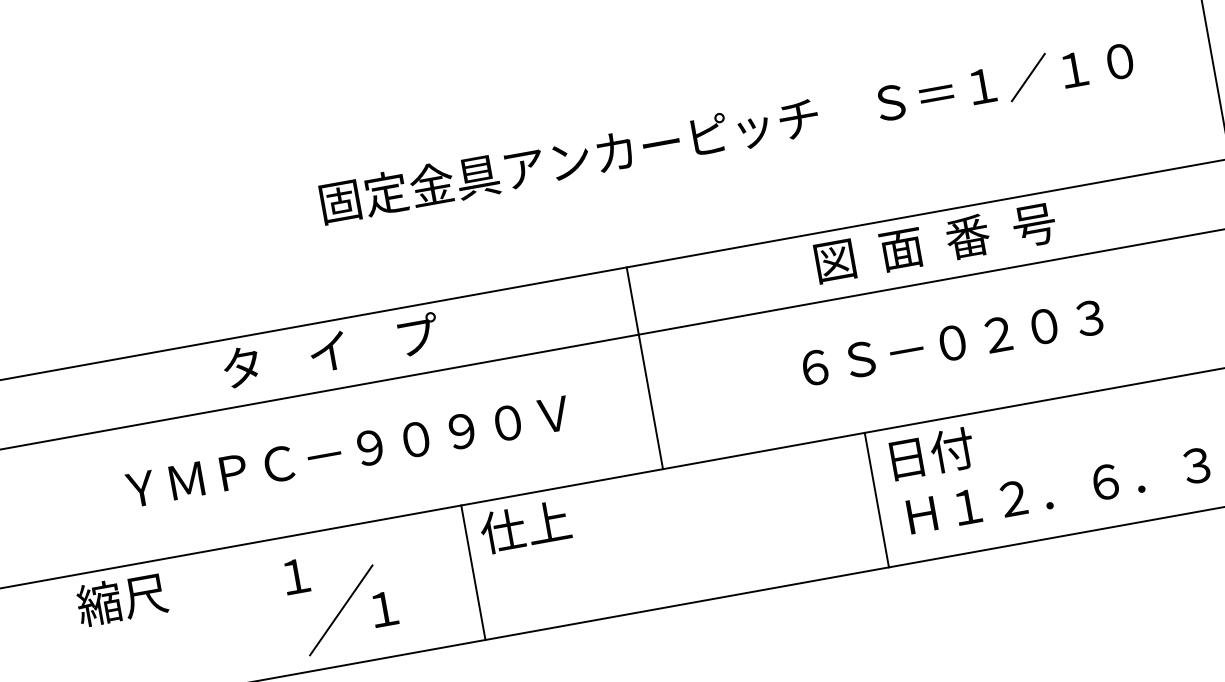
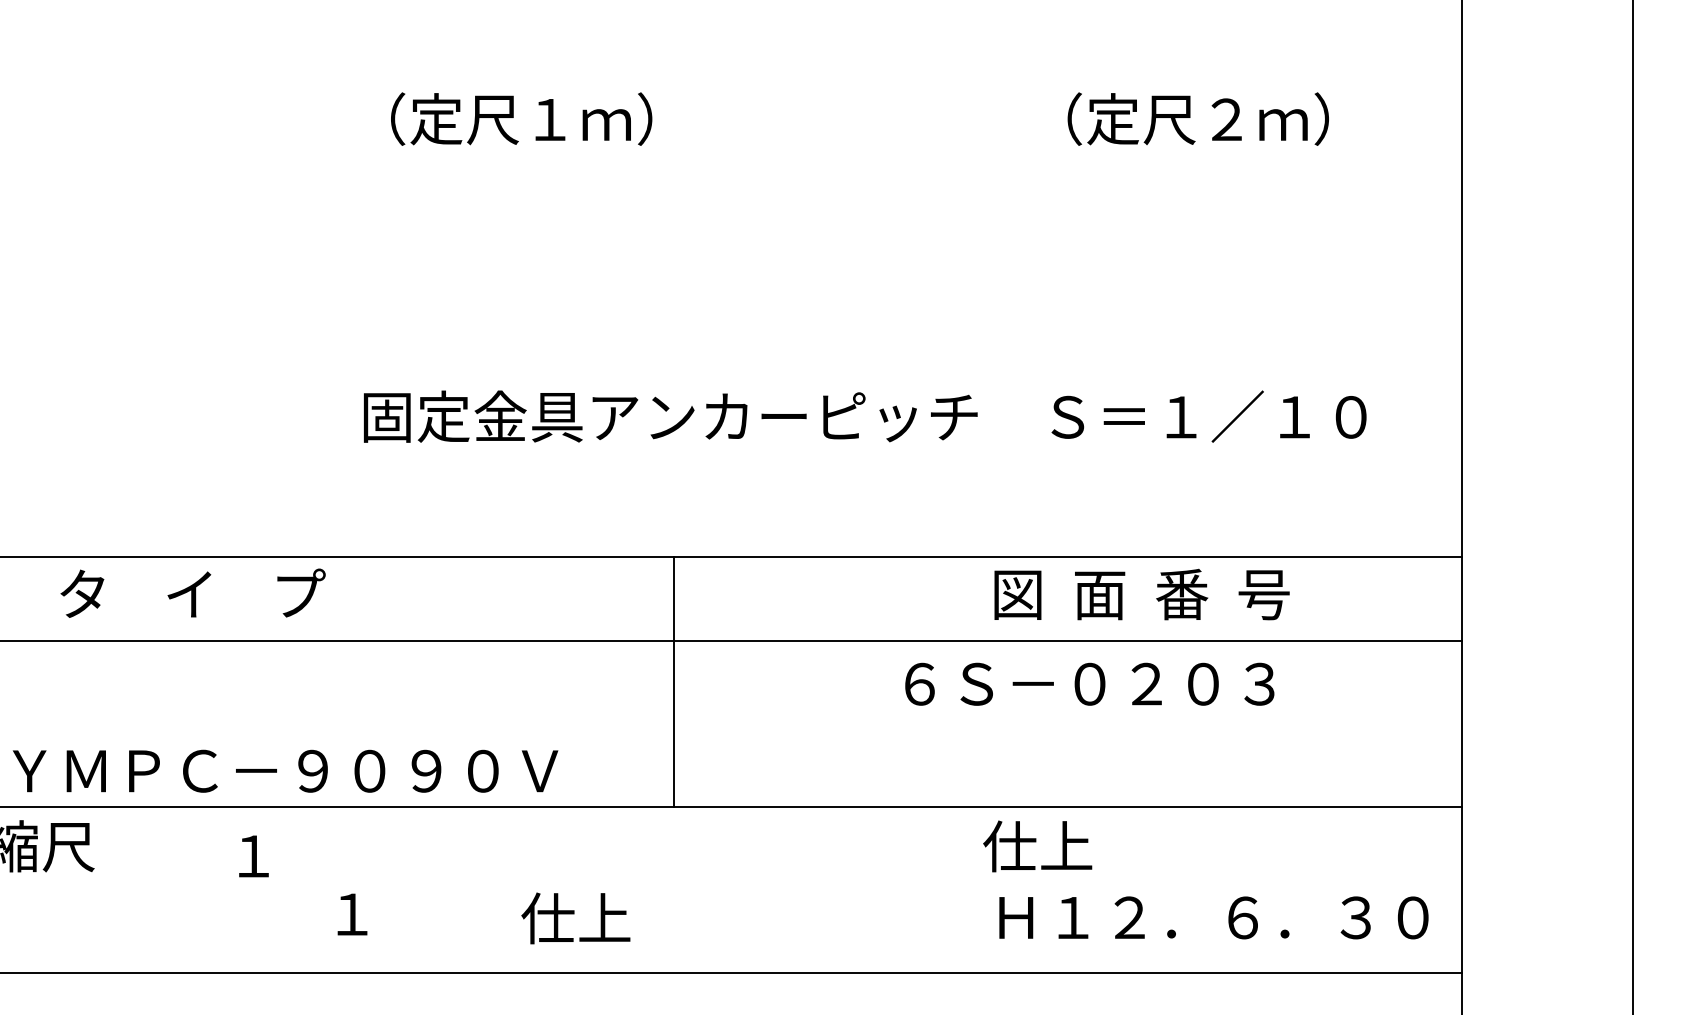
text: (935, 242) -> (1141, 594), moved
text: (952, 342) -> (1089, 683), moved
text: (330, 349) -> (192, 592), moved
line: (644, 367) -> (673, 681), moved
text: (347, 451) -> (285, 770), moved
text: (928, 454) -> (1037, 846), 日付 -> 仕上
line: (876, 499) -> (965, 889), removed
text: (525, 527) -> (575, 918), moved
line: (473, 572) -> (466, 889), removed
line: (341, 610) -> (300, 906), removed

